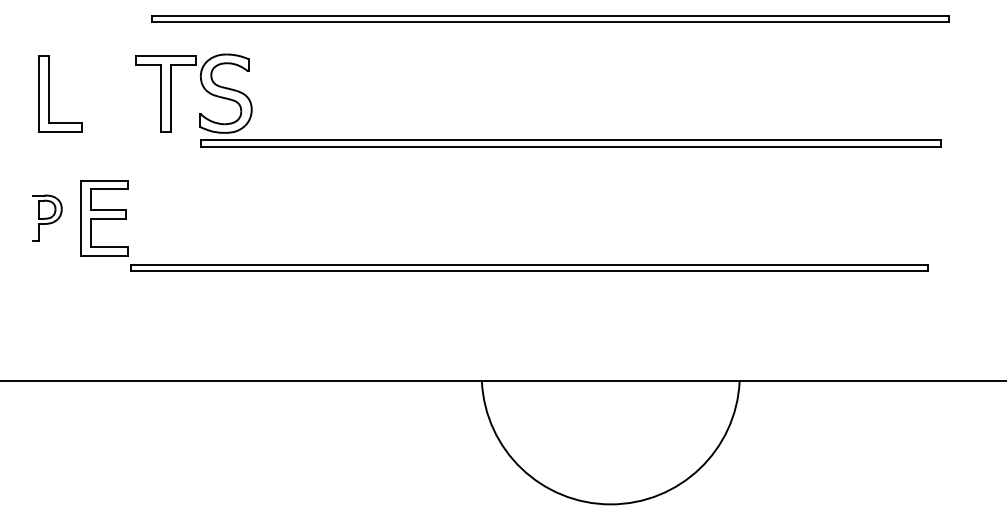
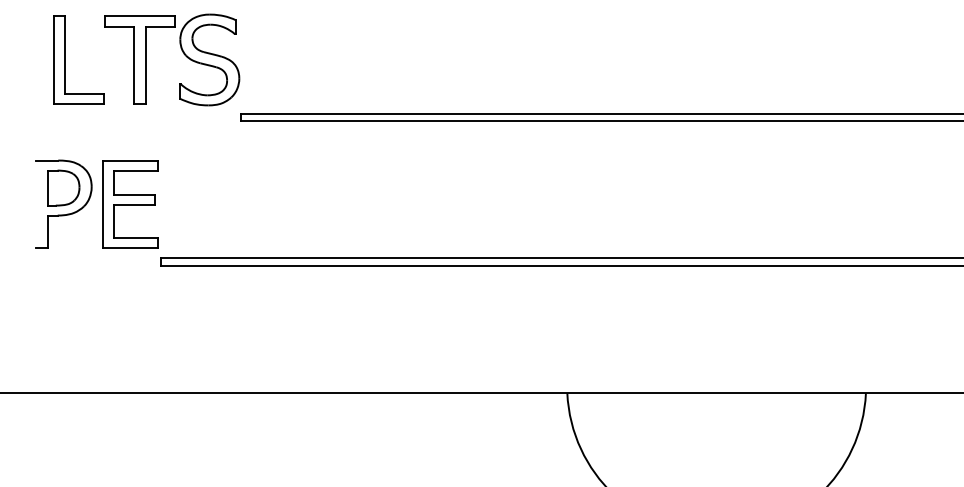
part: (202, 87) -> (182, 52), moved
part: (47, 217) -> (64, 203), size x1.67

